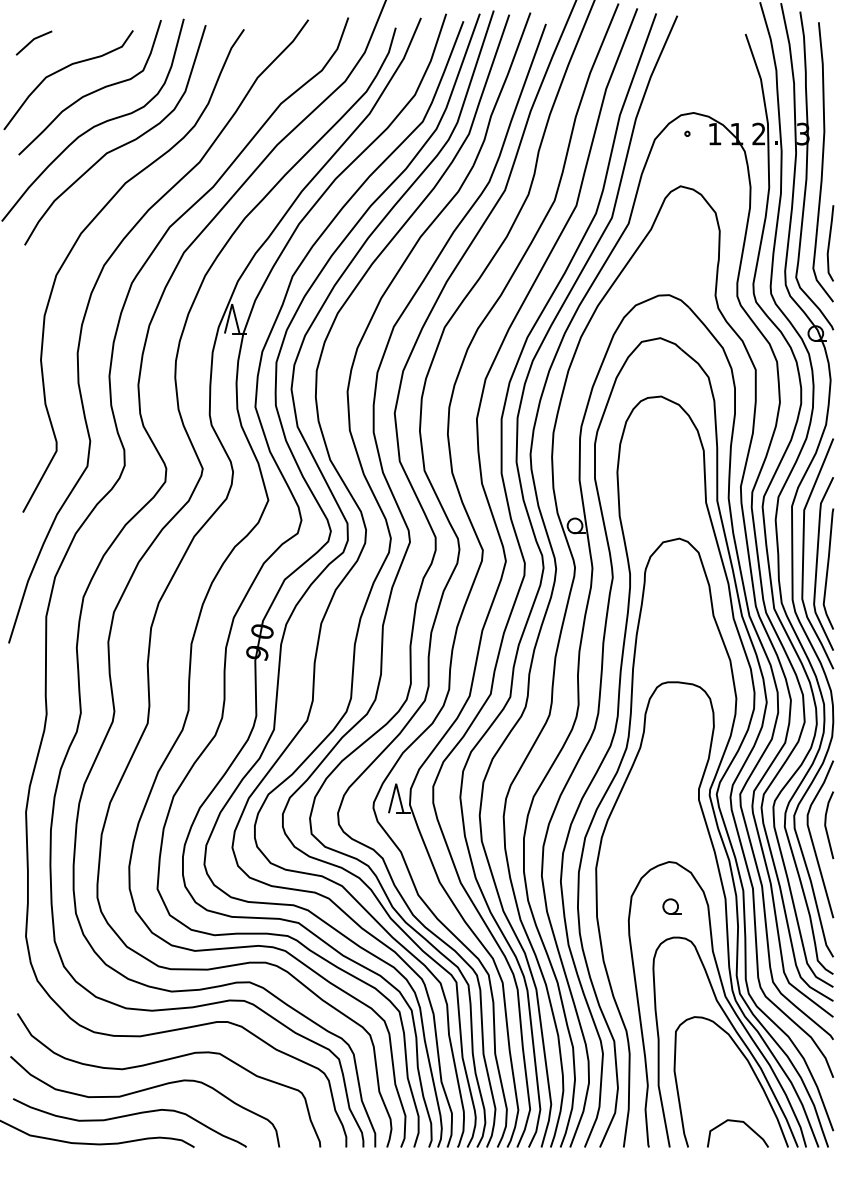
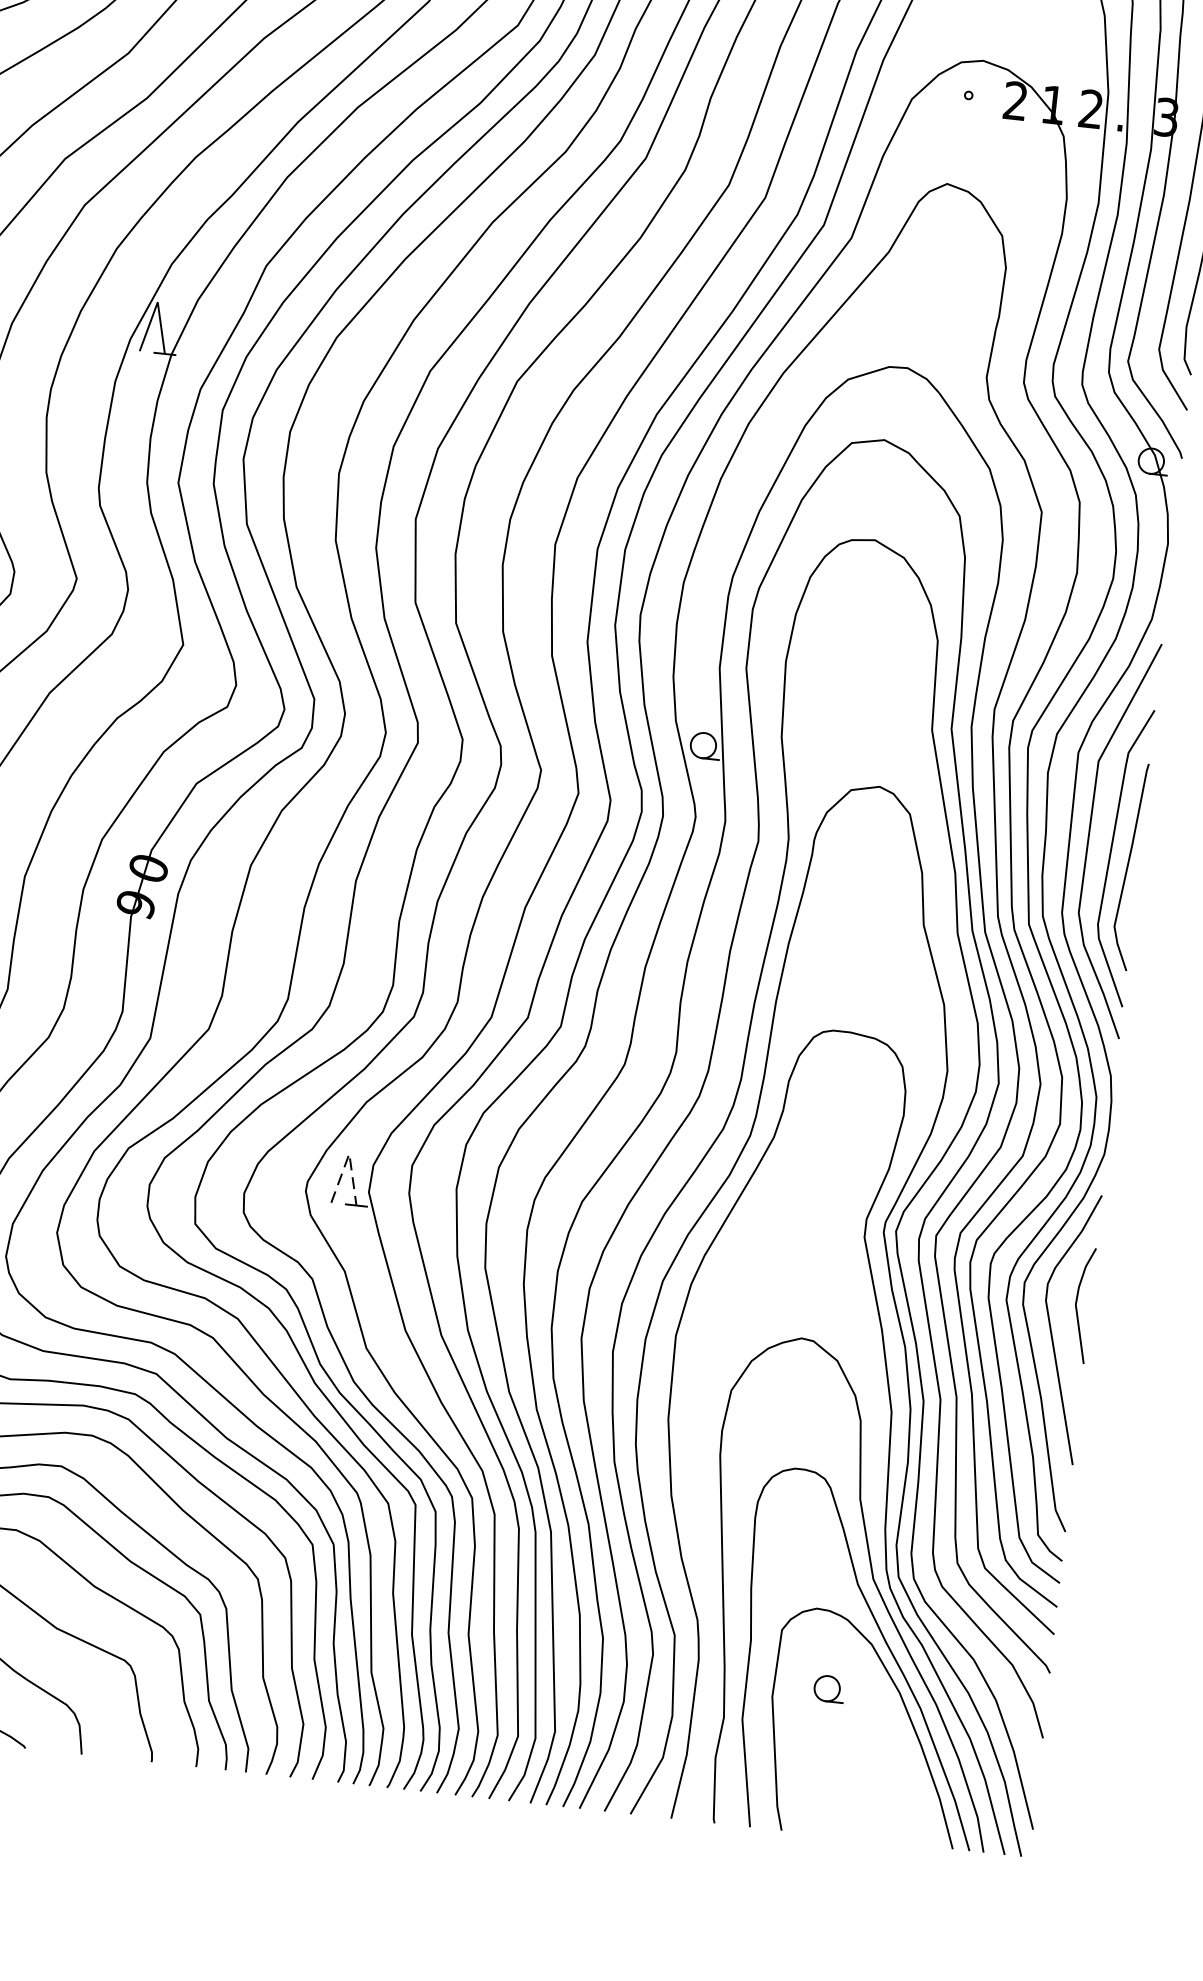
text: (714, 133) -> (1015, 99), 1 -> 2
line: (396, 783) -> (349, 1153), solid -> dashed
part: (671, 906) -> (828, 1688), moved
curve: (737, 1122) -> (870, 1797), removed

